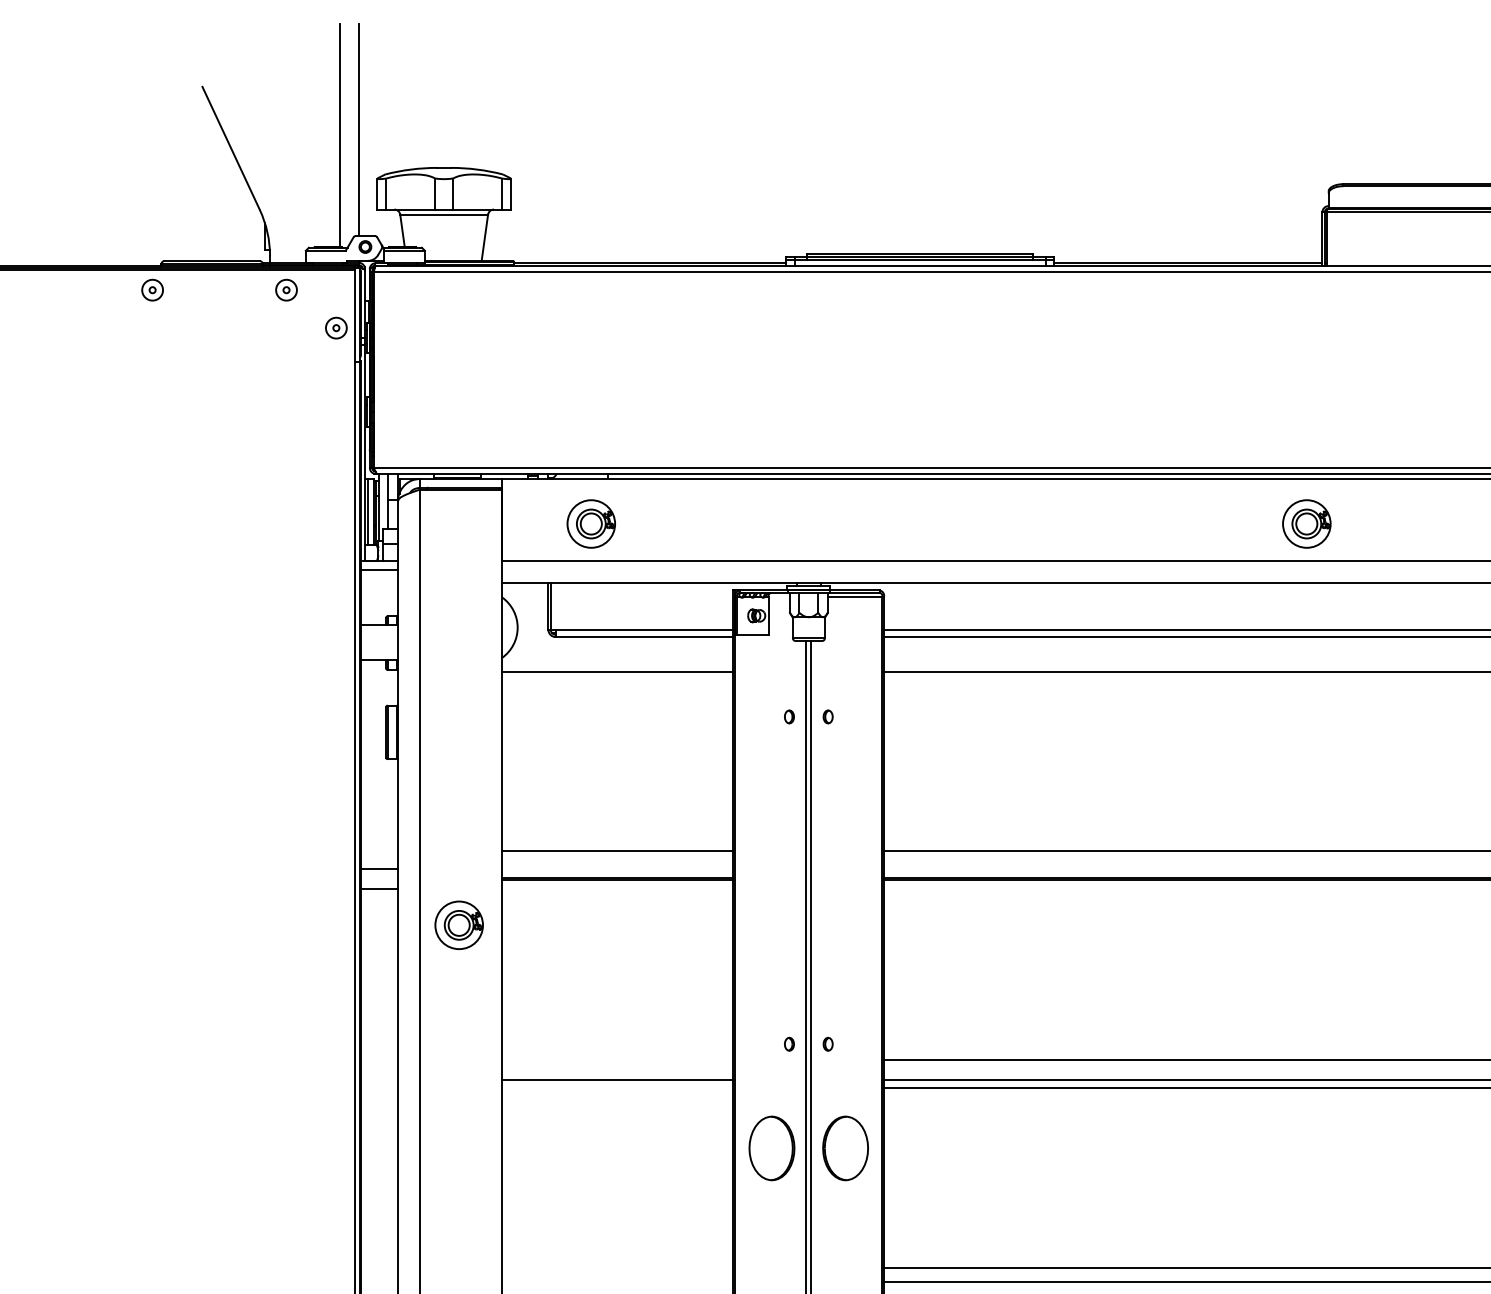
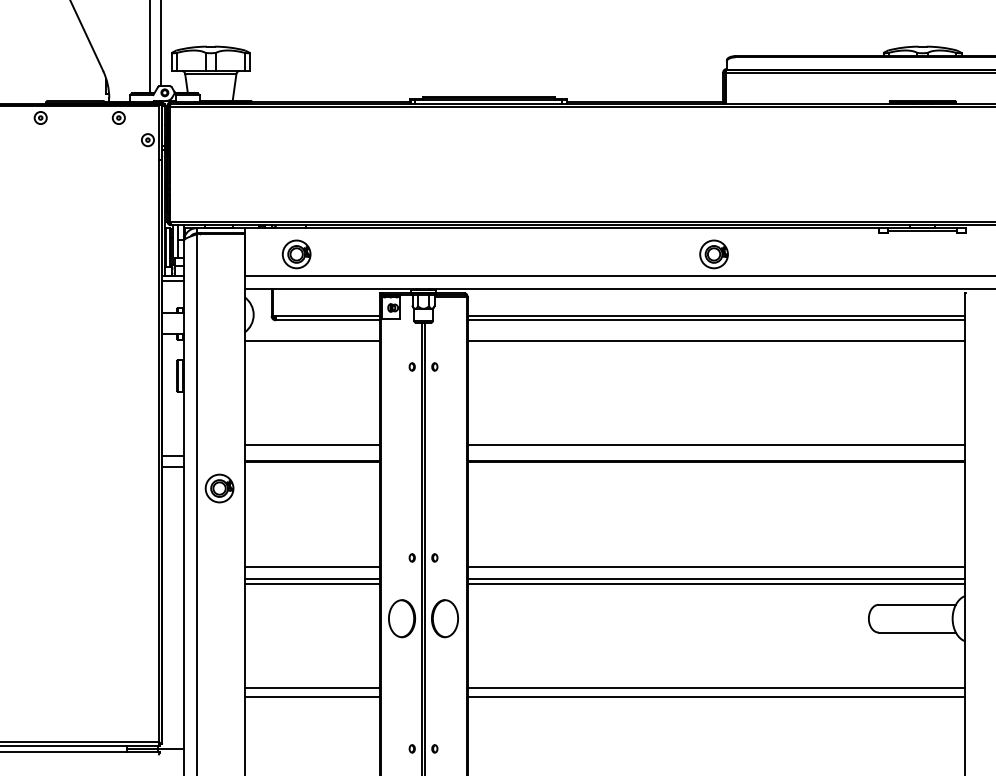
line: (616, 1058) -> (311, 566), added
line: (616, 1088) -> (311, 583), added
line: (616, 1268) -> (311, 688), added
line: (616, 1281) -> (311, 696), added

